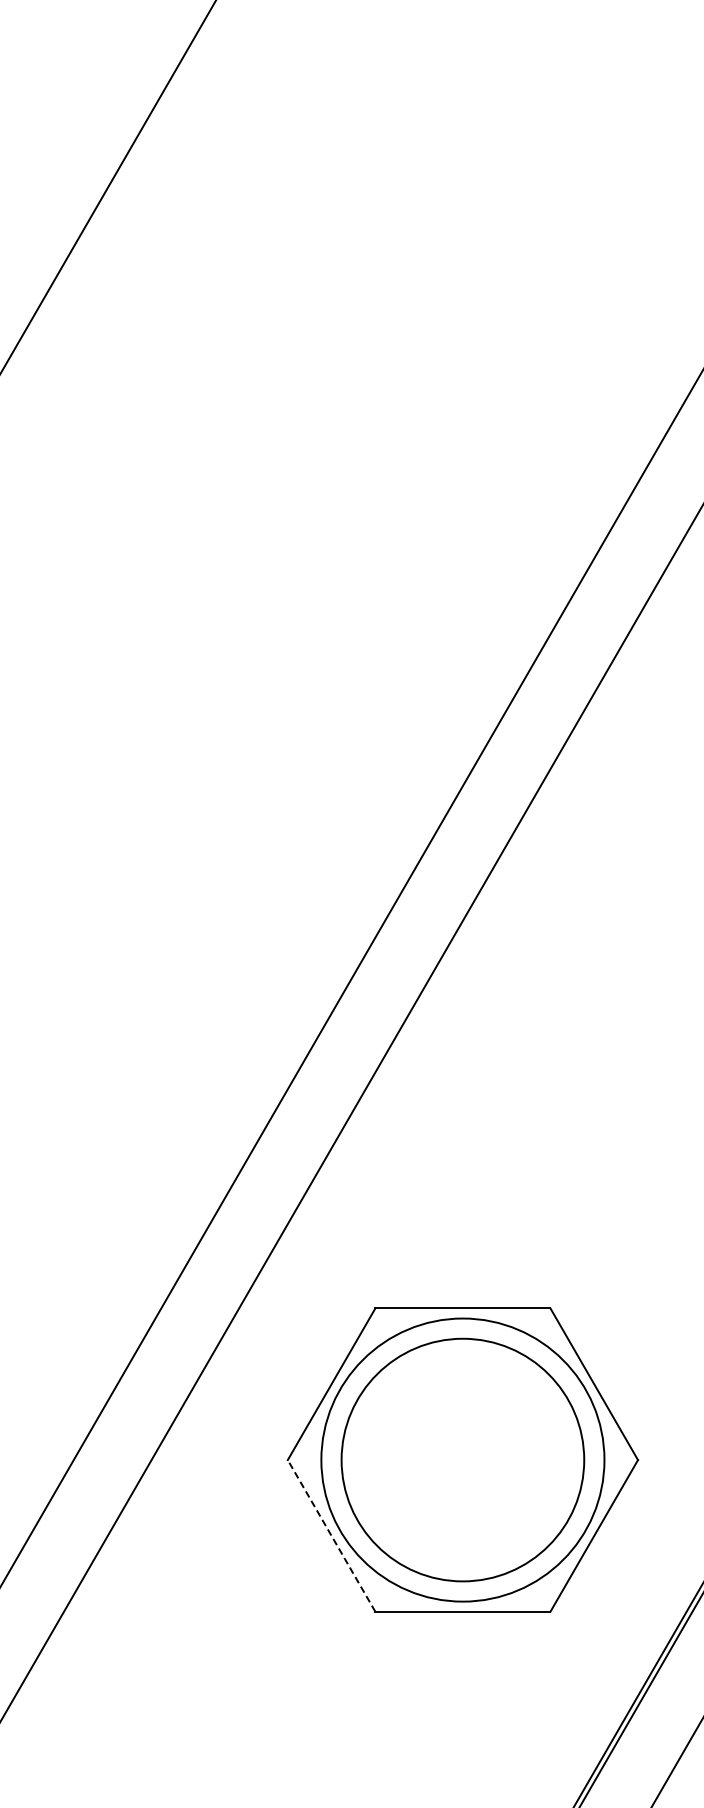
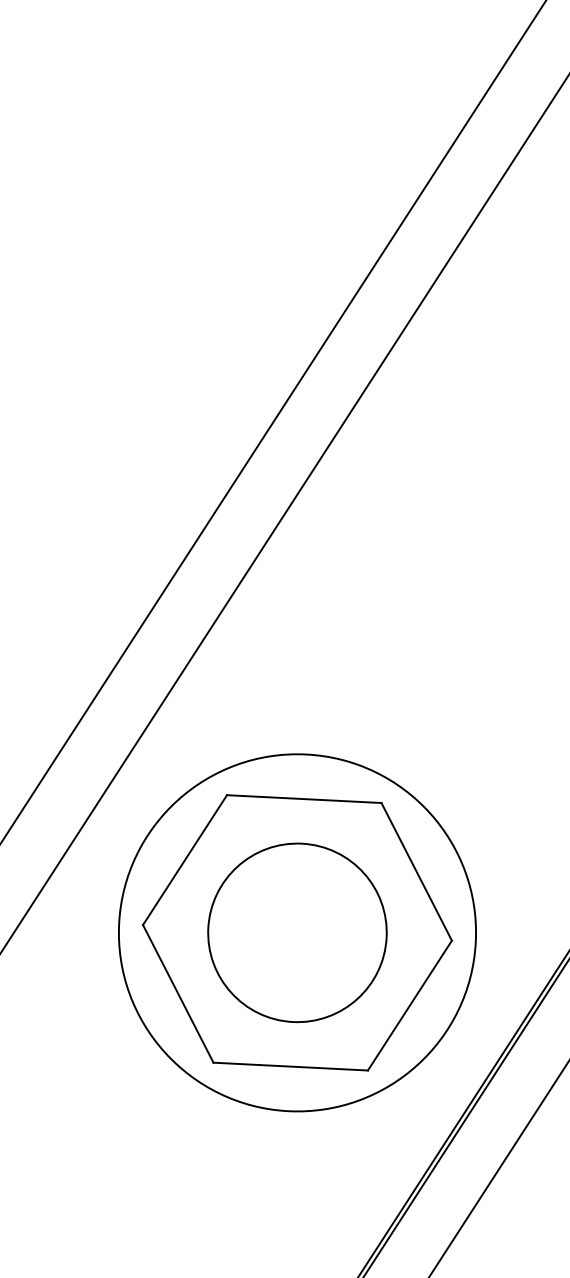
circle: (462, 1459) -> (297, 932), size x0.71
circle: (462, 1459) -> (297, 932), size x1.67
line: (331, 1535) -> (178, 993), dashed -> solid

